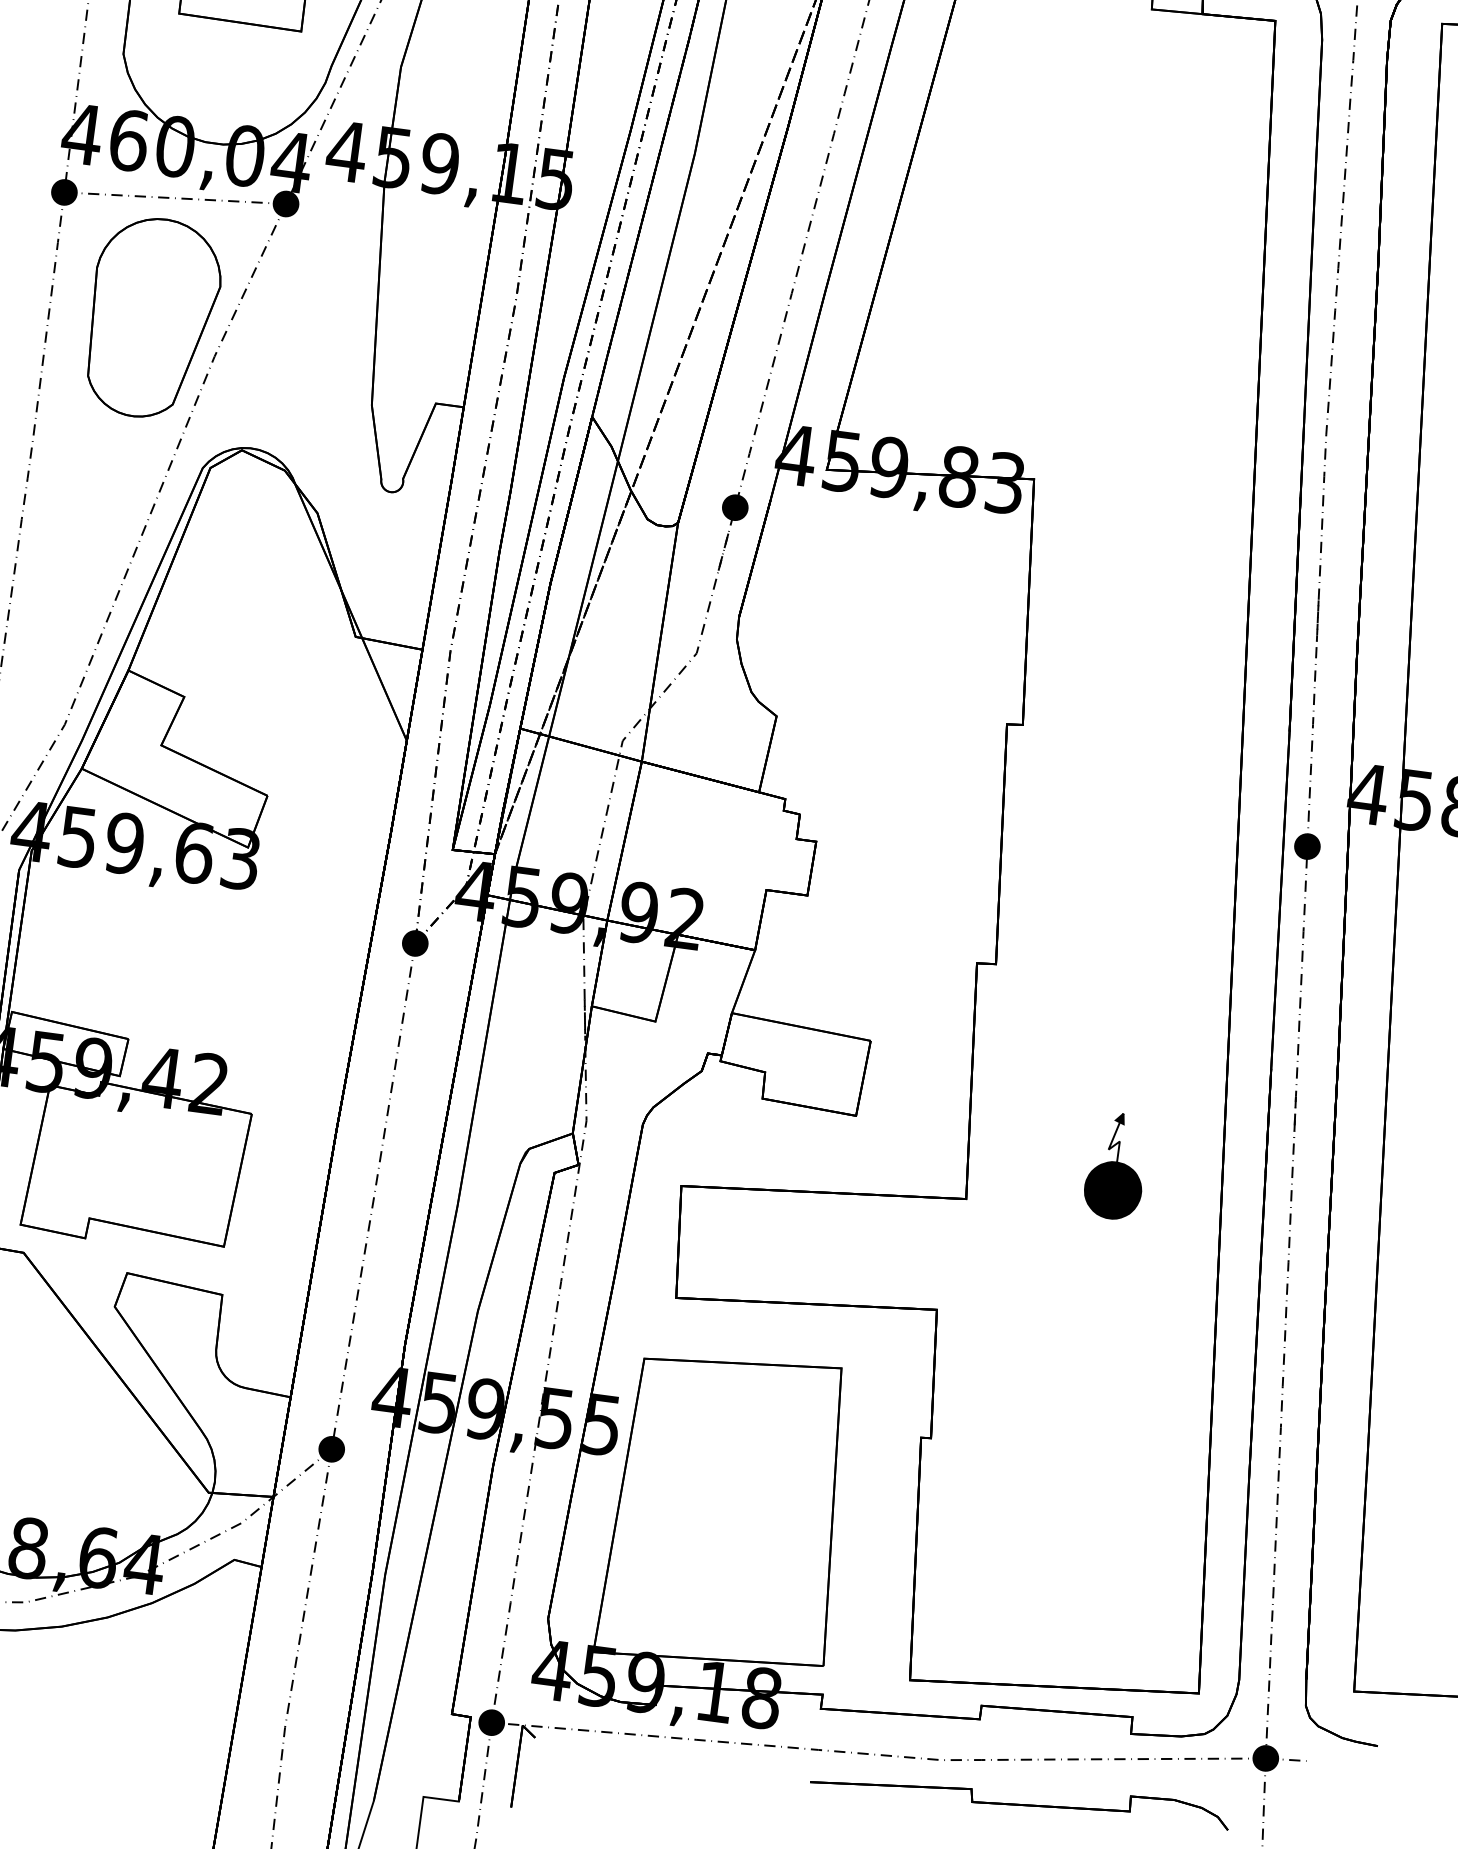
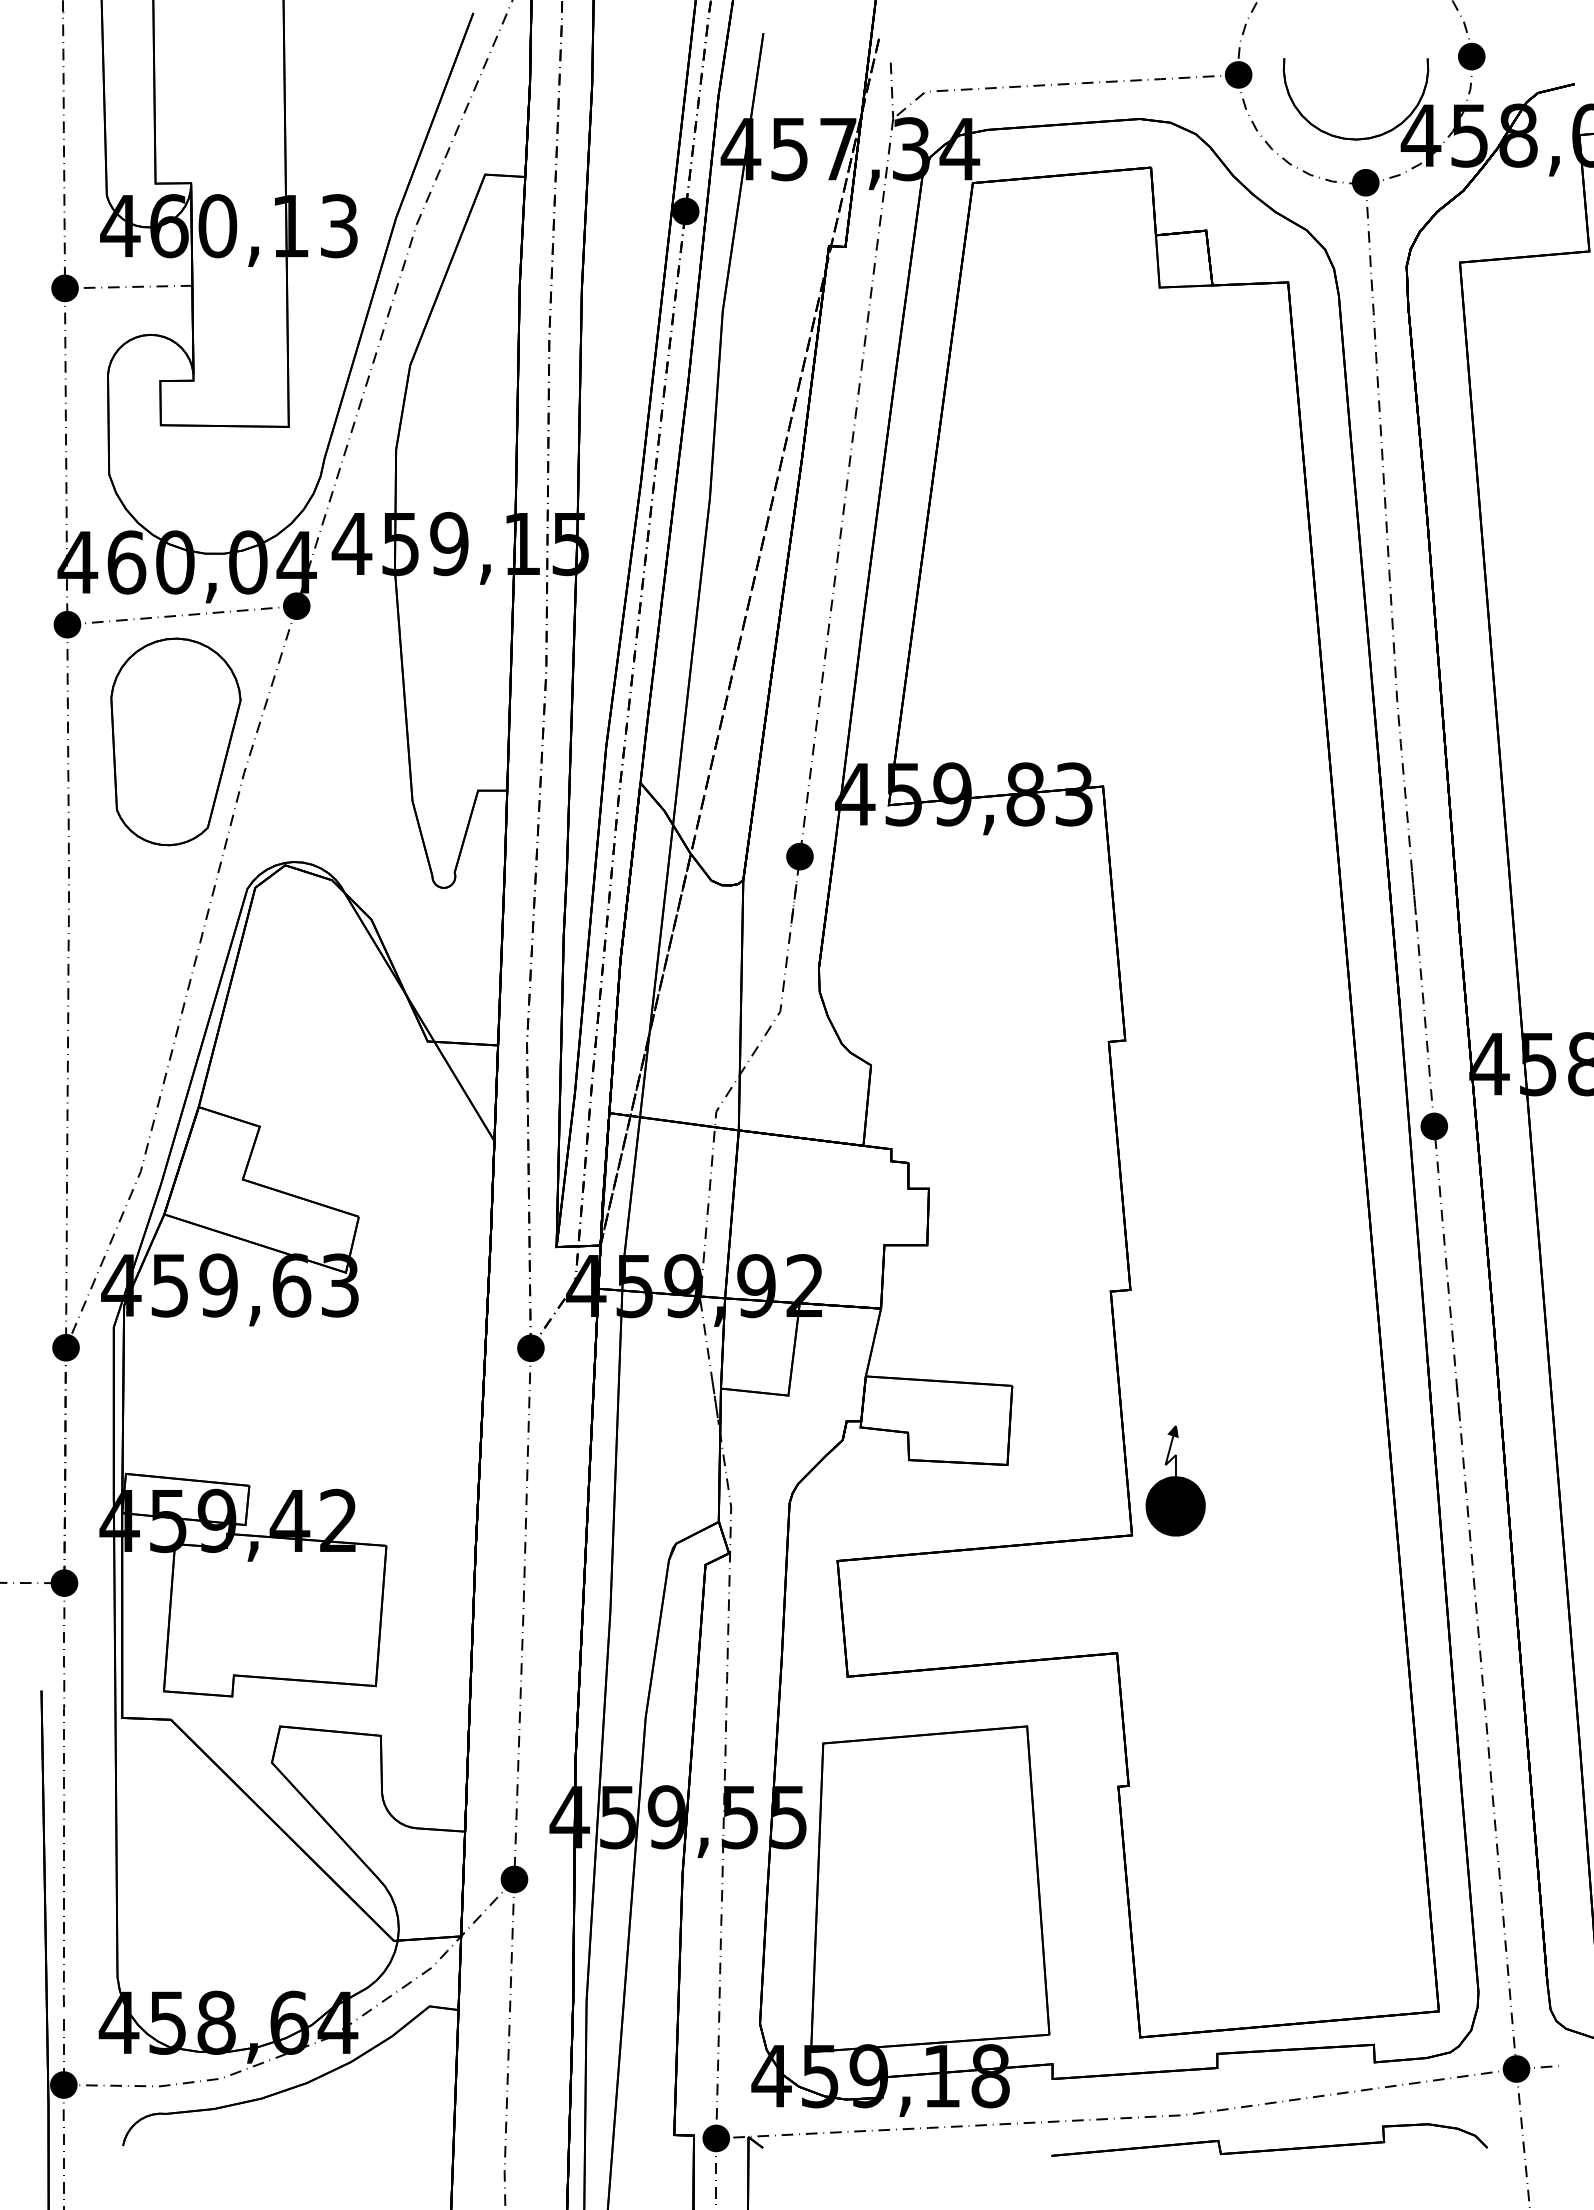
part: (1116, 1165) -> (1175, 1480), moved

